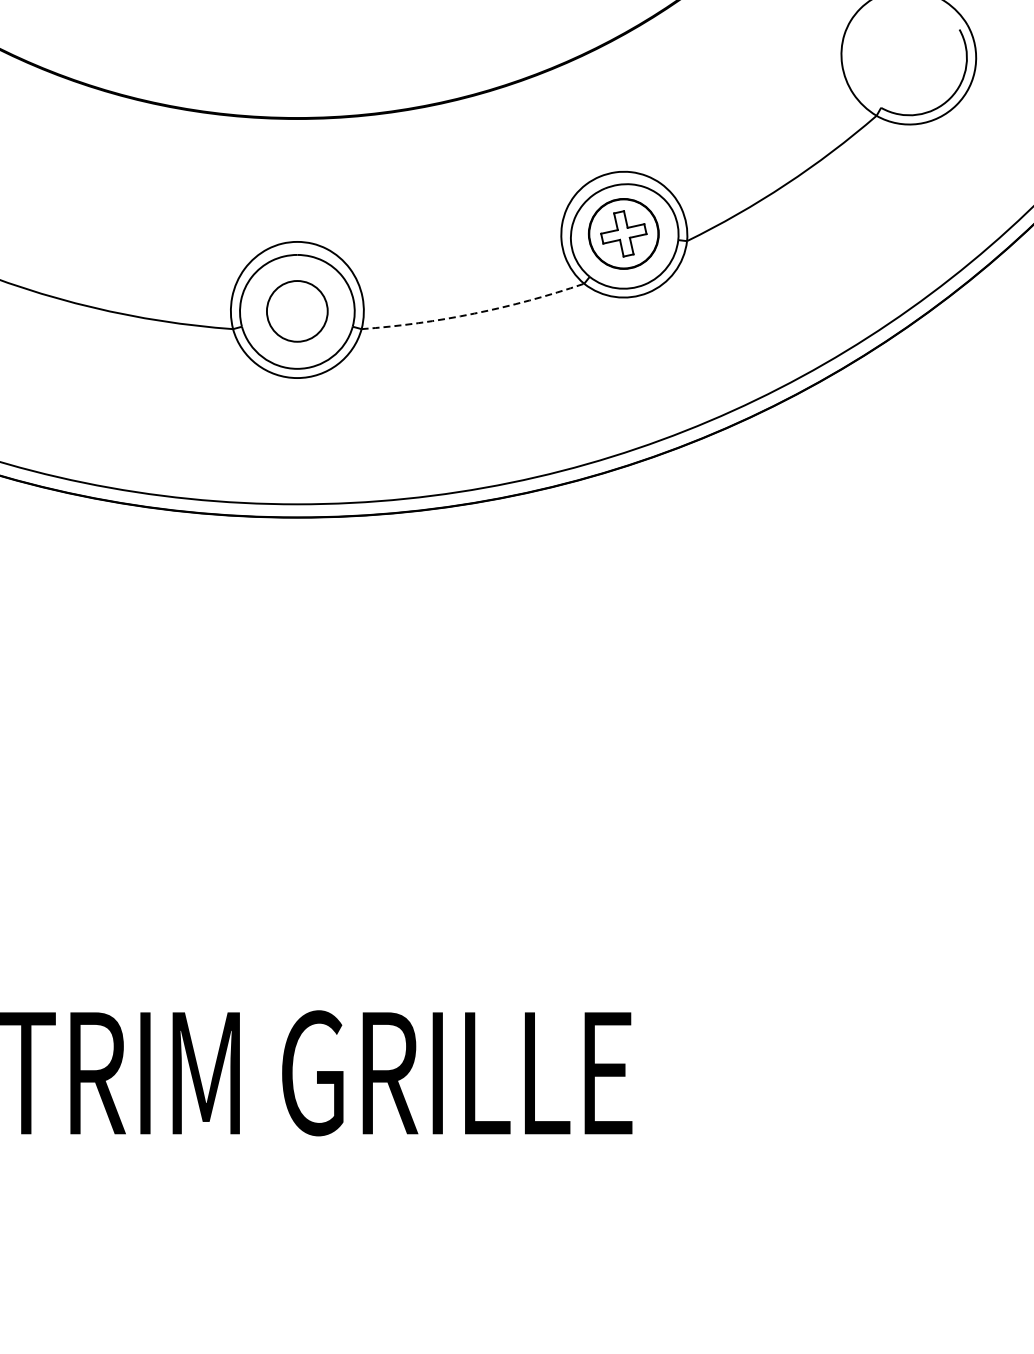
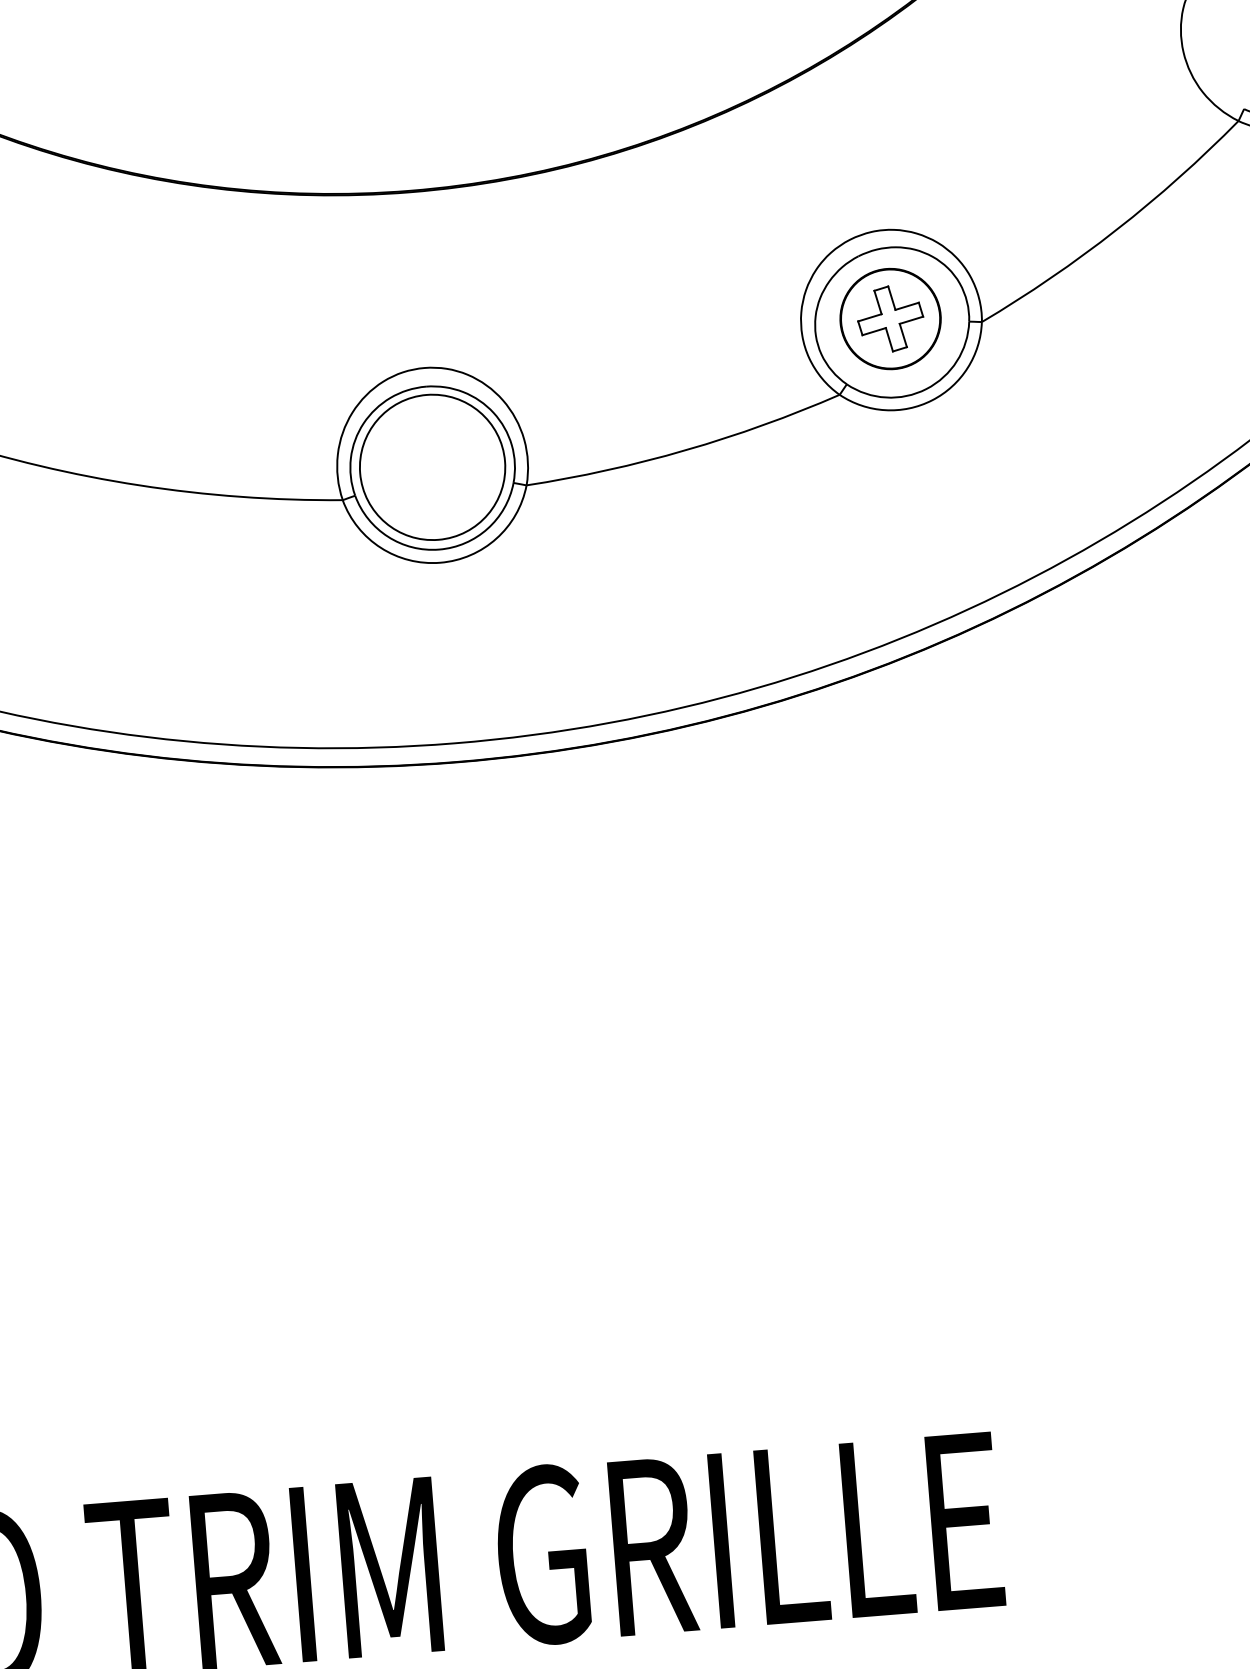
circle: (297, 311) -> (432, 467), size x1.67
arc: (474, 313) -> (686, 450), dashed -> solid

